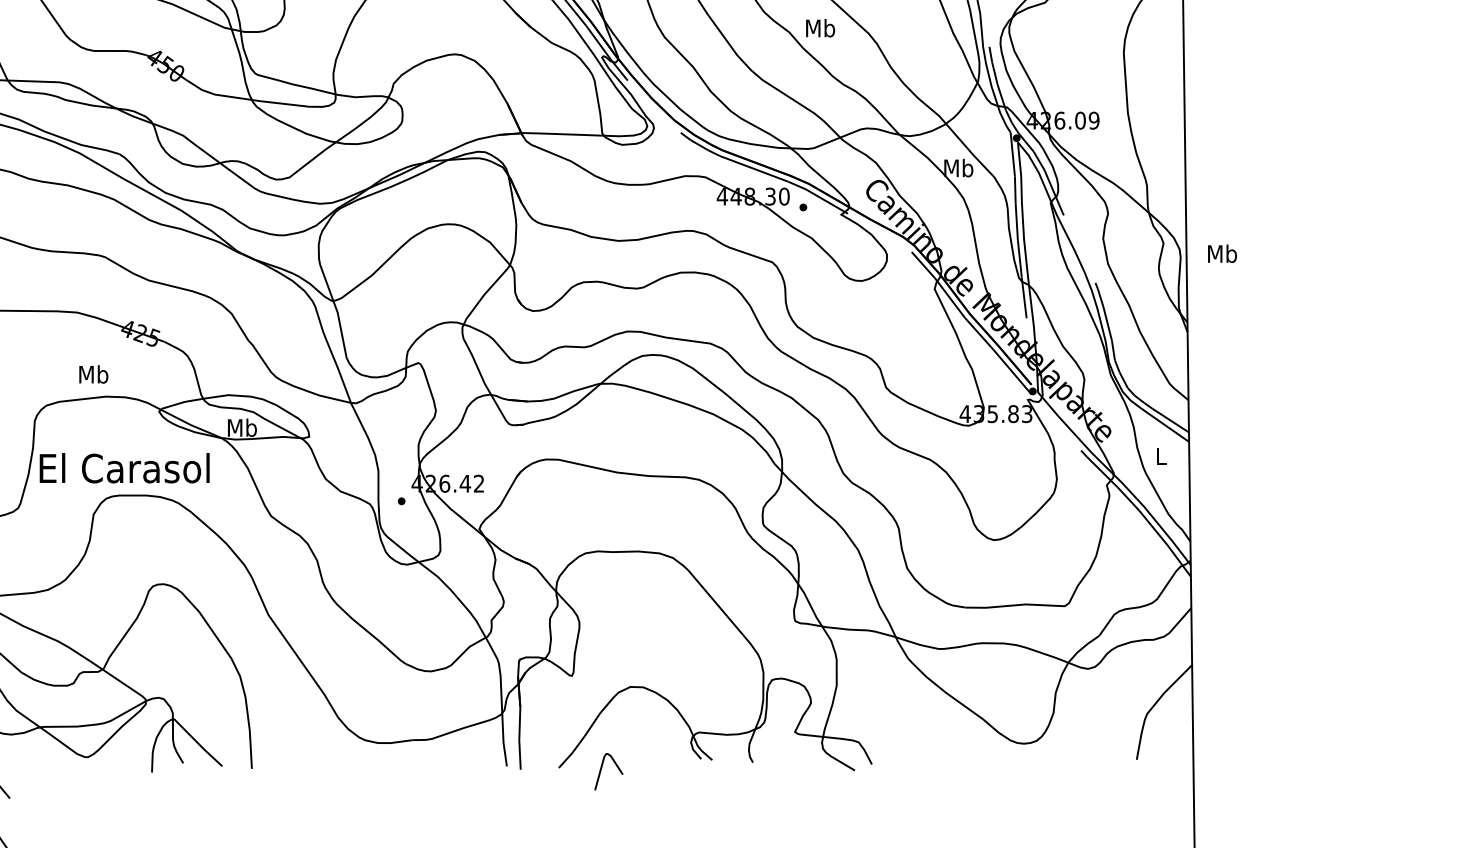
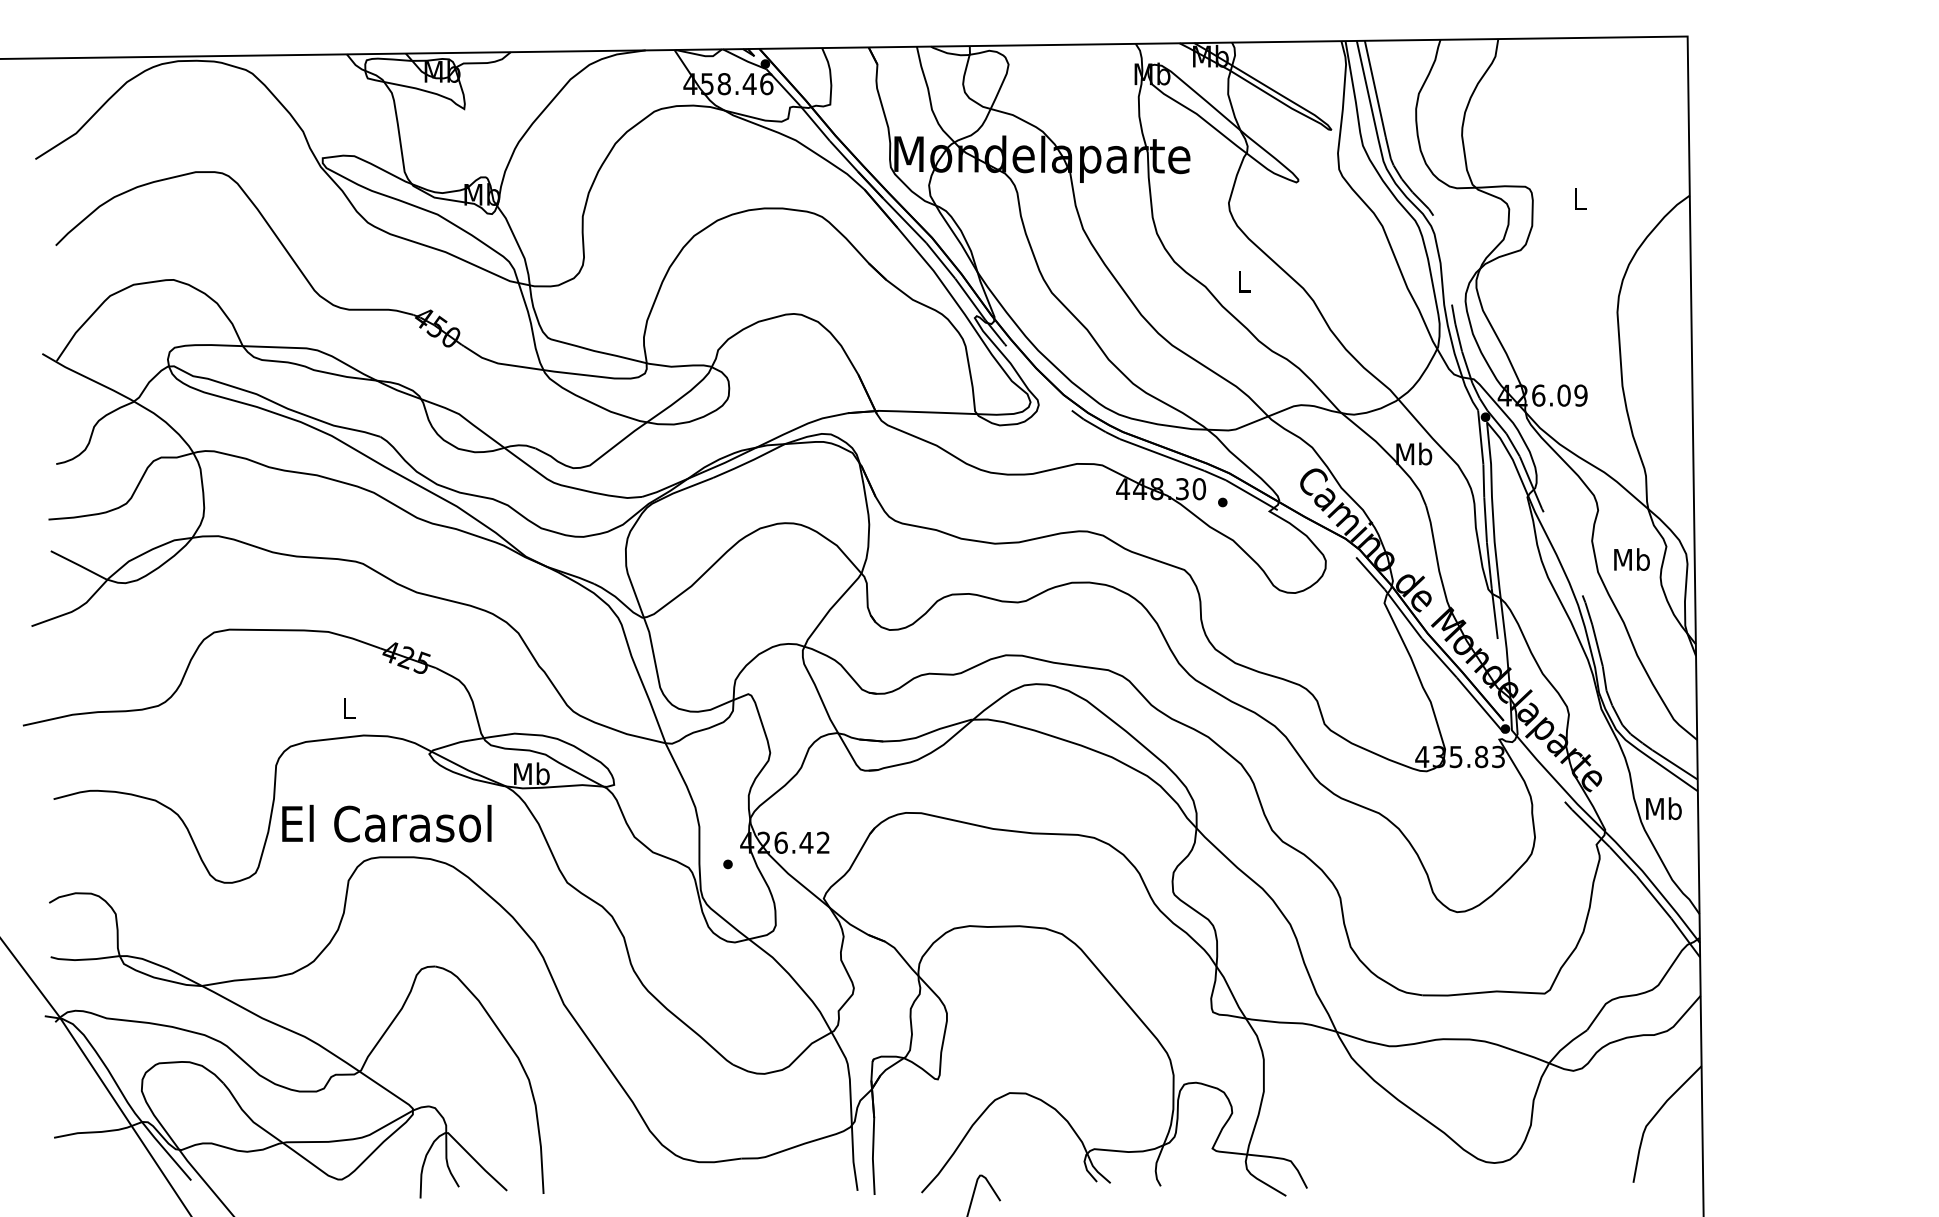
text: (820, 28) -> (1243, 281), Mb -> L
text: (1222, 253) -> (1631, 559), moved
text: (93, 373) -> (348, 707), Mb -> L
text: (1161, 455) -> (1663, 808), L -> Mb

